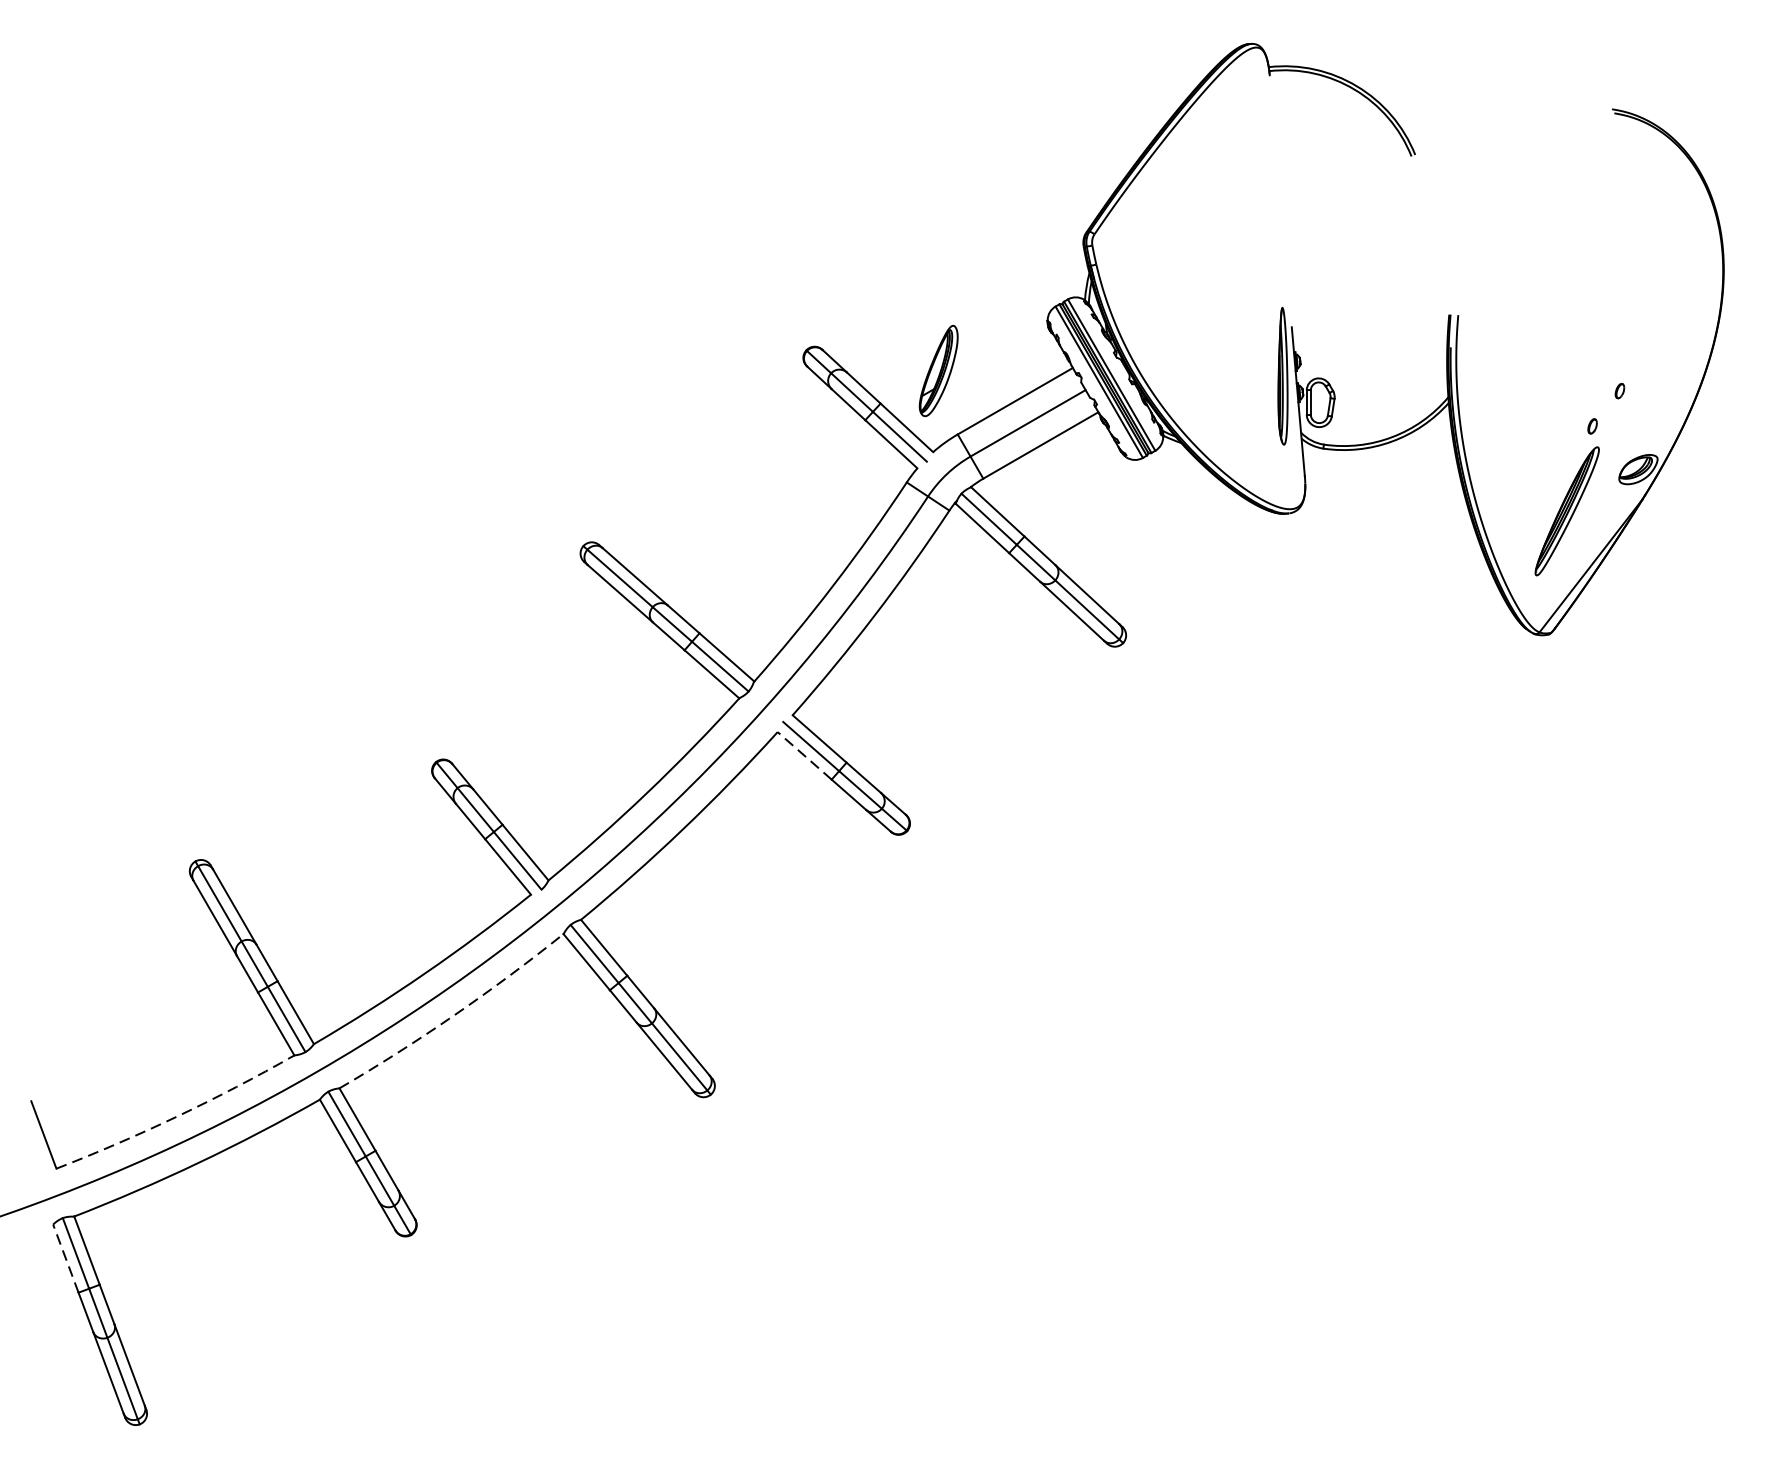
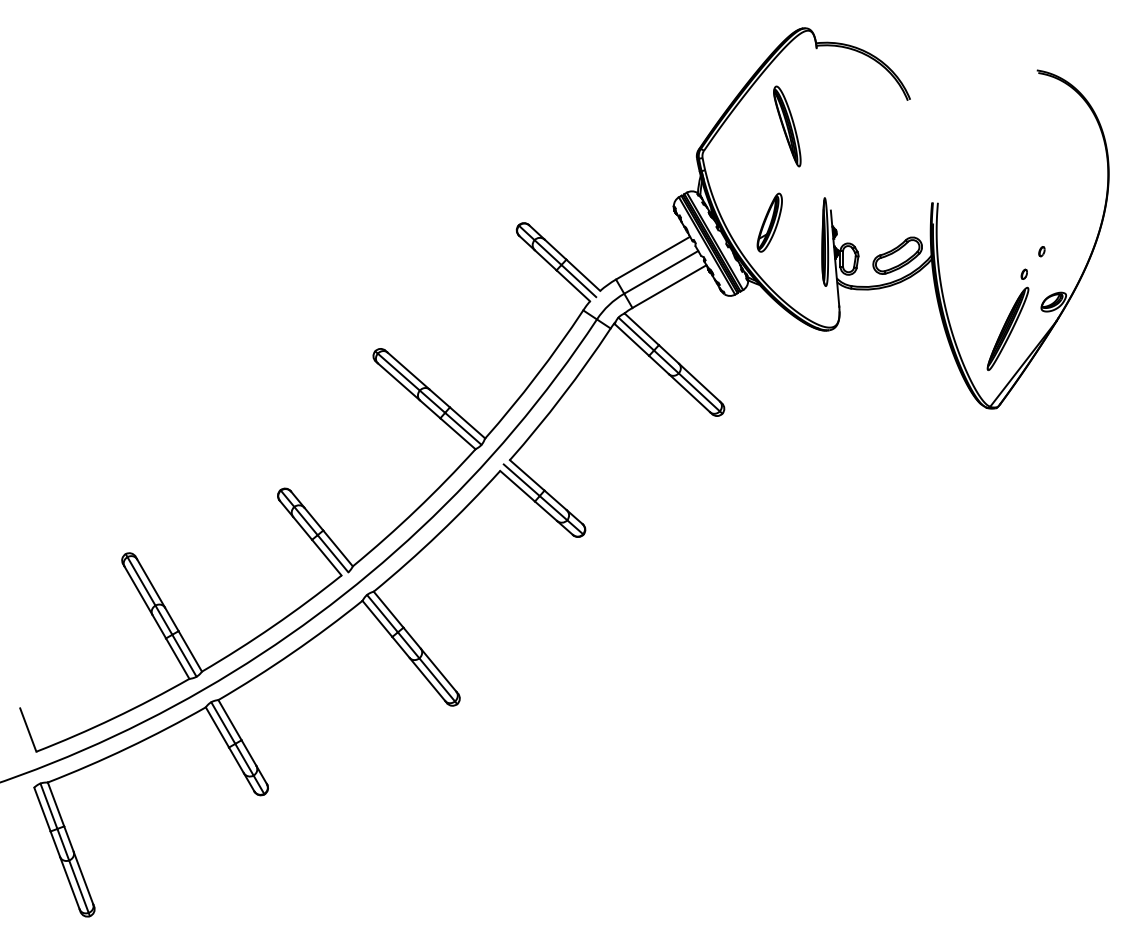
part: (1224, 196) -> (787, 126), added
part: (938, 370) -> (769, 222), moved
part: (1395, 397) -> (897, 255), added
line: (804, 754) -> (517, 485), dashed -> solid
arc: (454, 1014) -> (292, 652), dashed -> solid
arc: (177, 1117) -> (114, 718), dashed -> solid
line: (65, 1258) -> (42, 809), dashed -> solid

